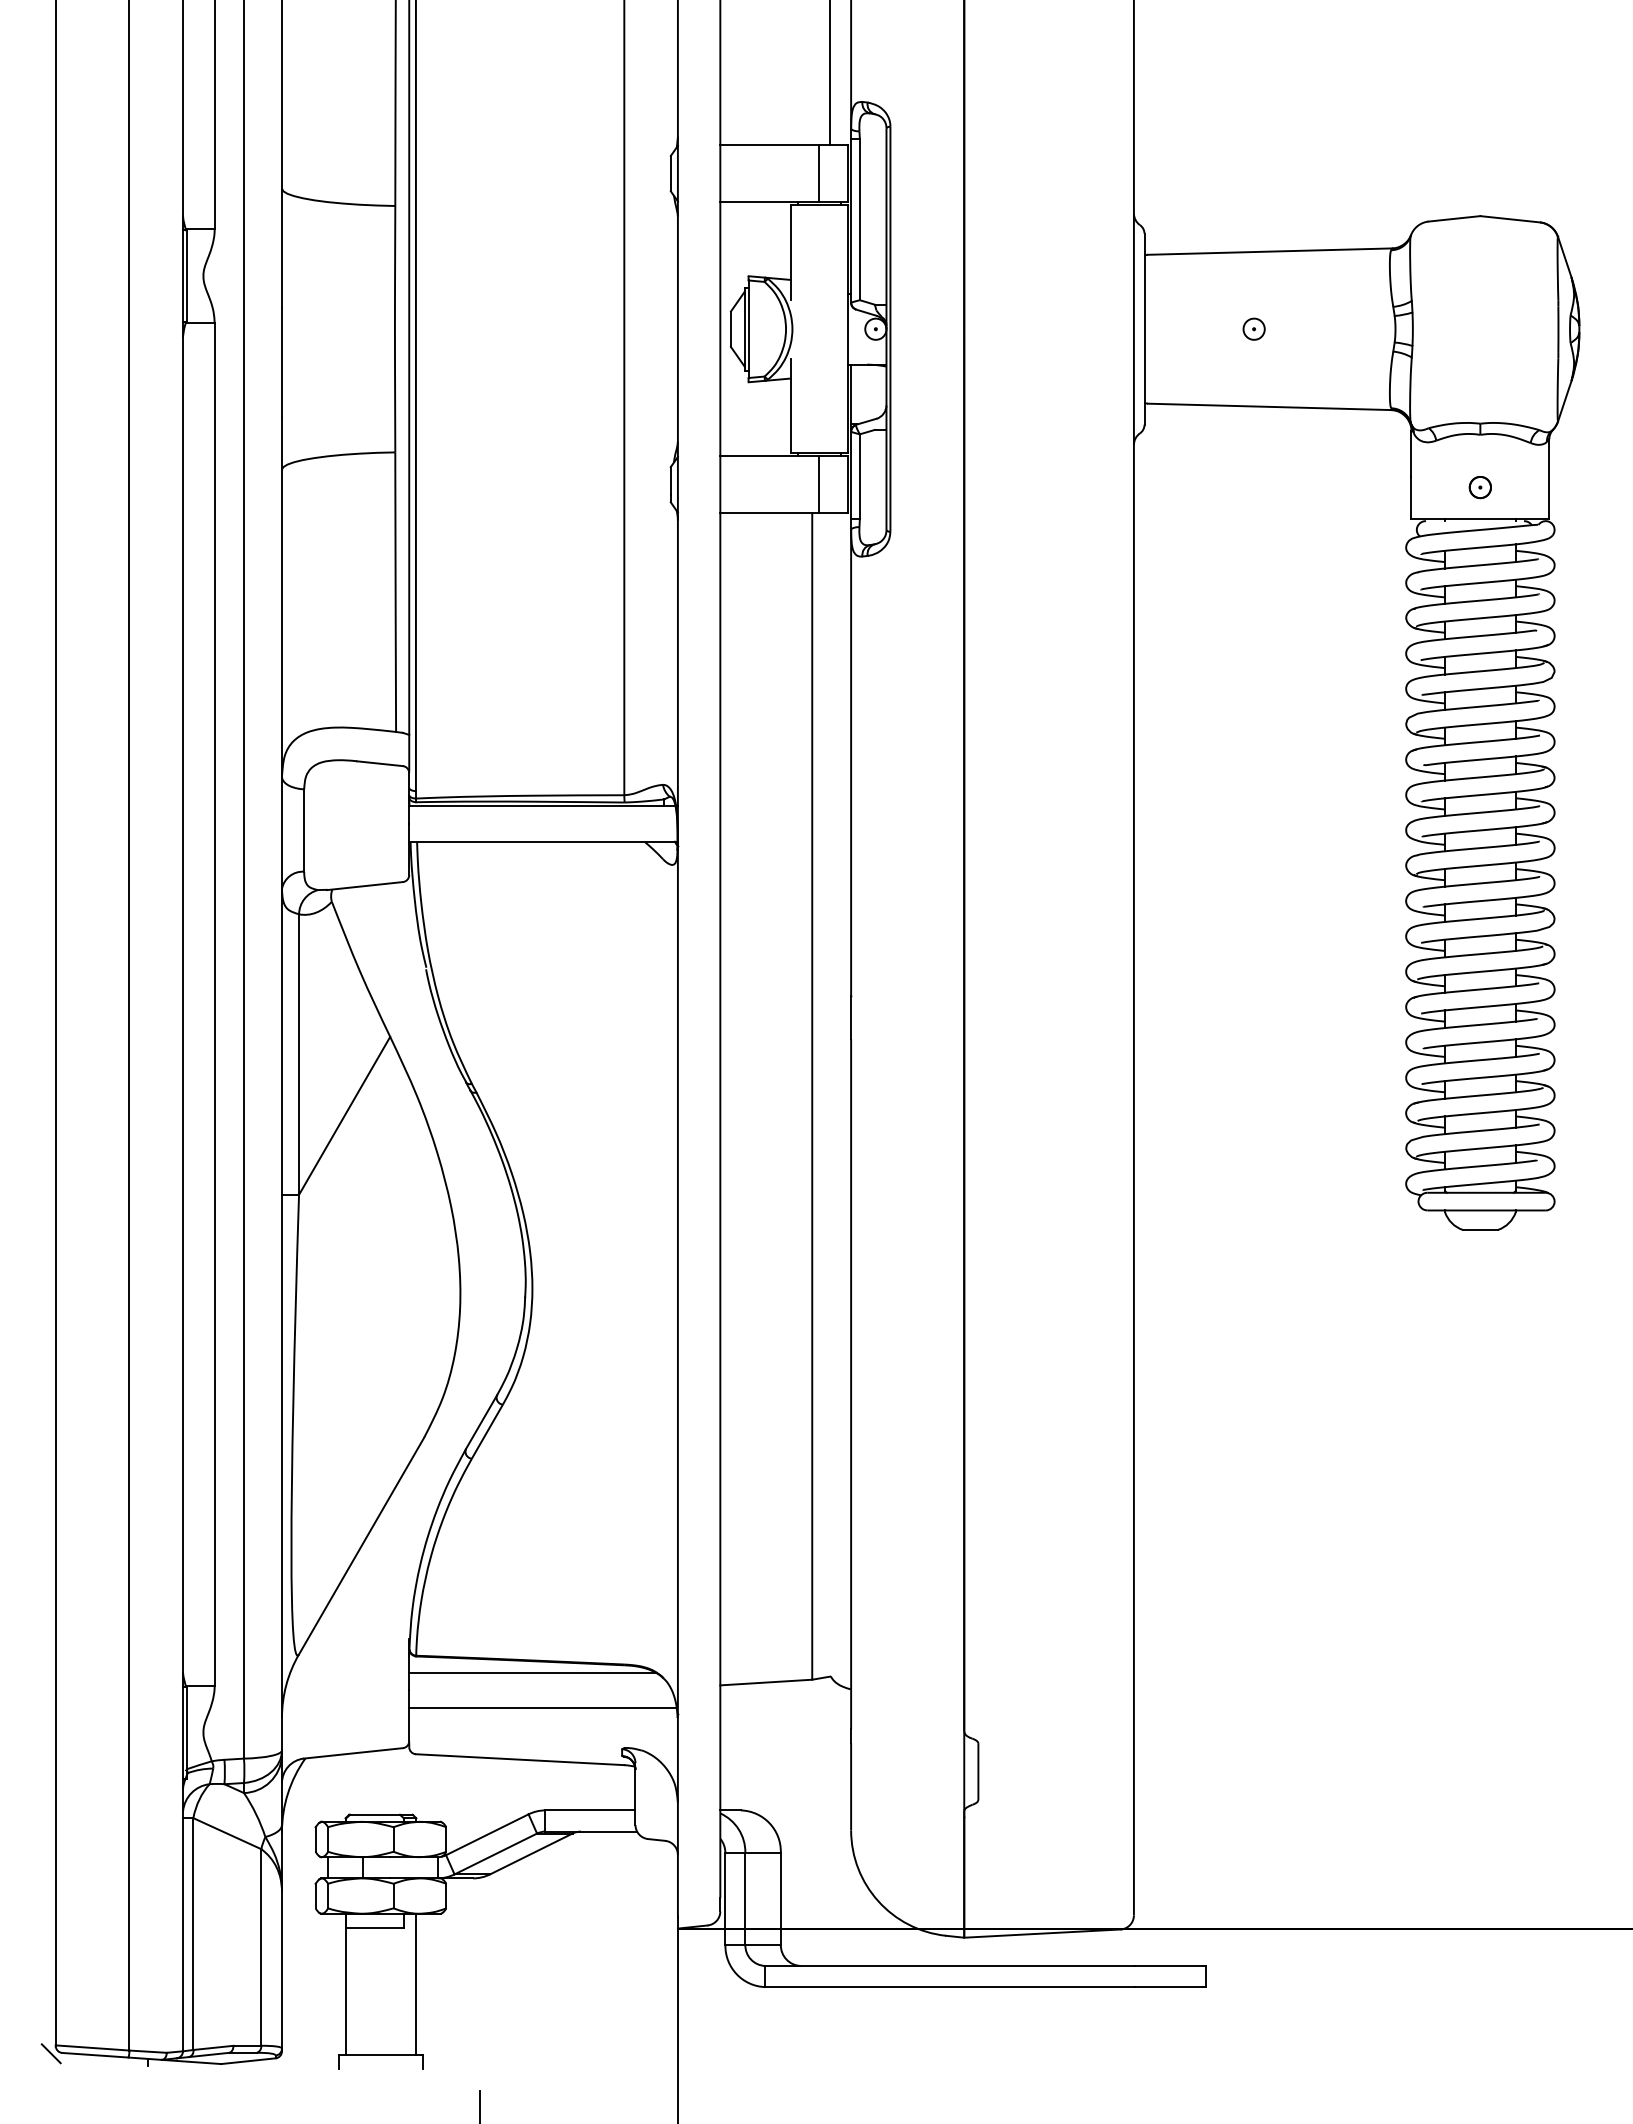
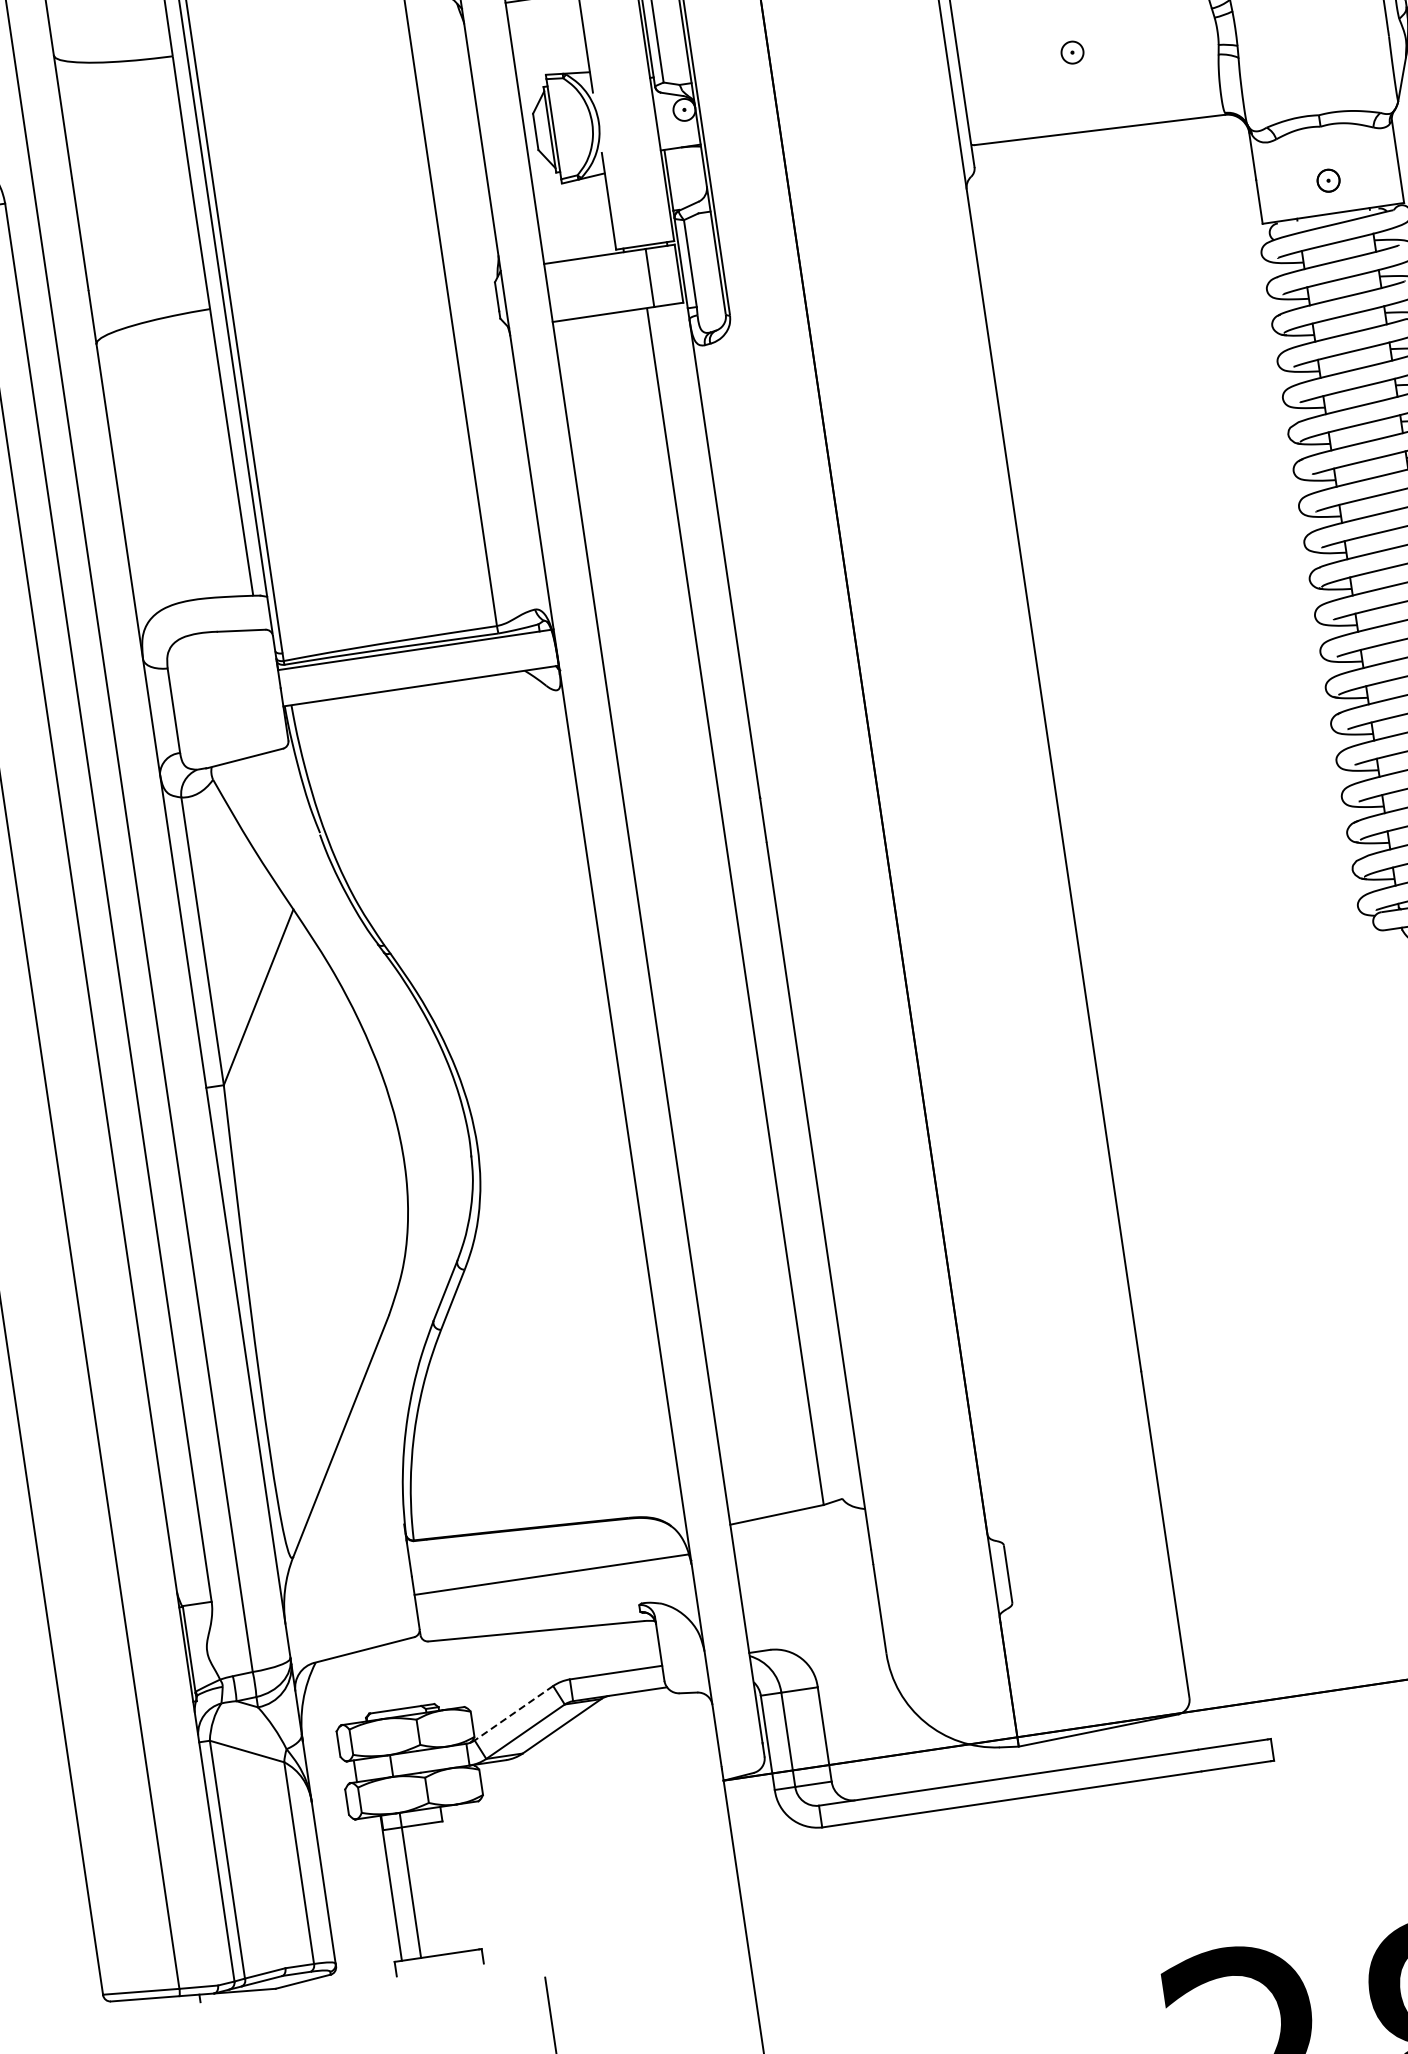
line: (532, 1672) -> (535, 1539), removed
line: (486, 1834) -> (513, 1713), solid -> dashed
line: (416, 1984) -> (410, 1885), moved
line: (50, 2053) -> (98, 2003), removed

